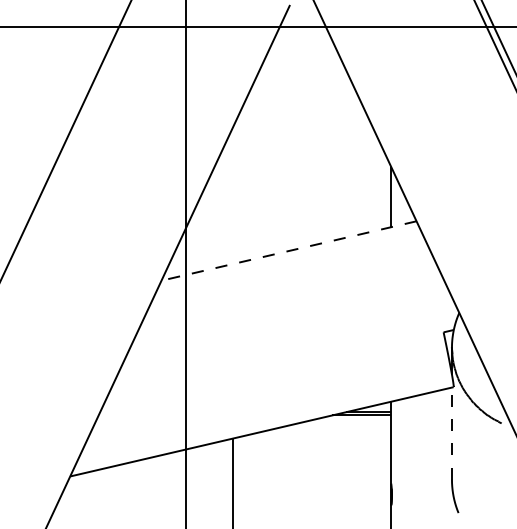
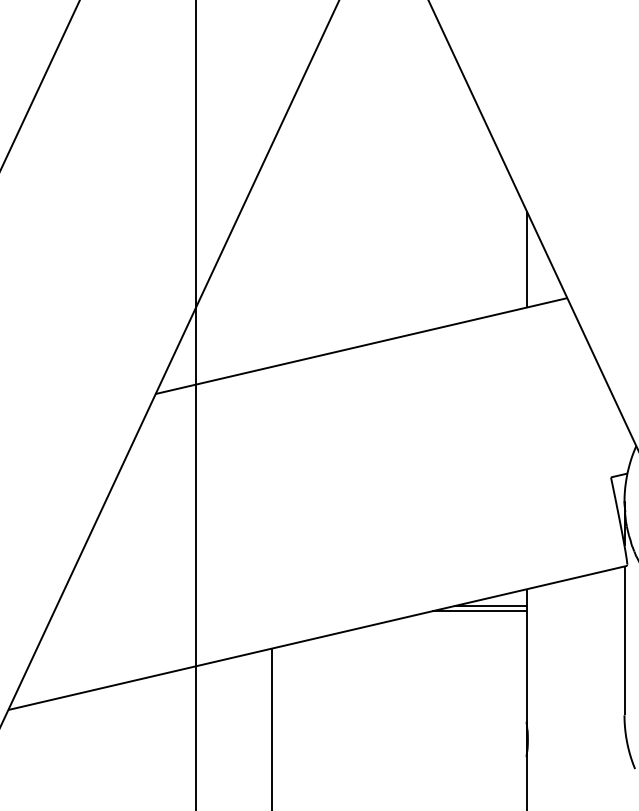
line: (289, 250) -> (362, 345), dashed -> solid
line: (451, 433) -> (623, 640), dashed -> solid

